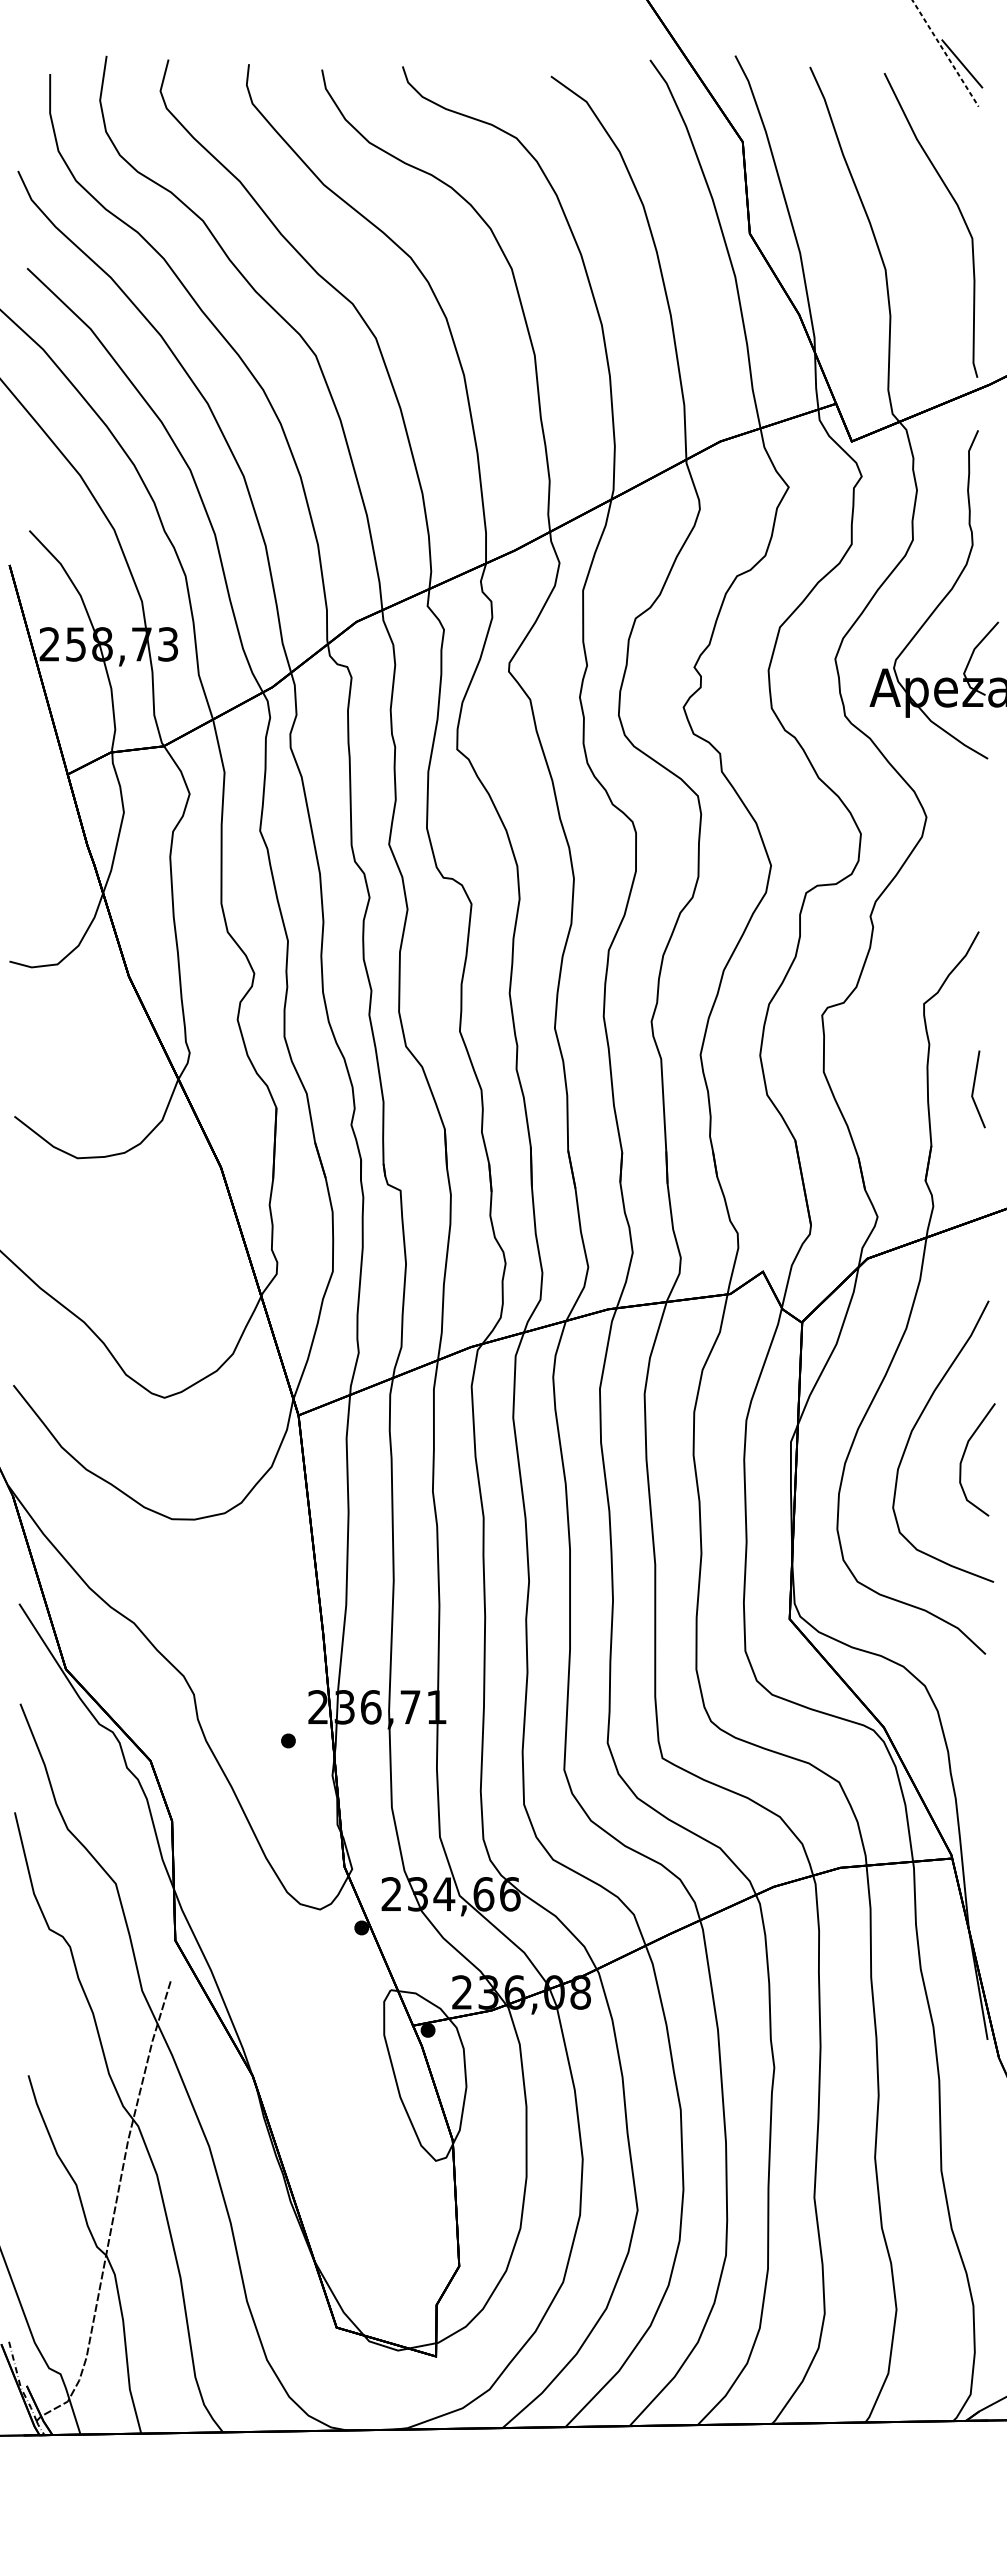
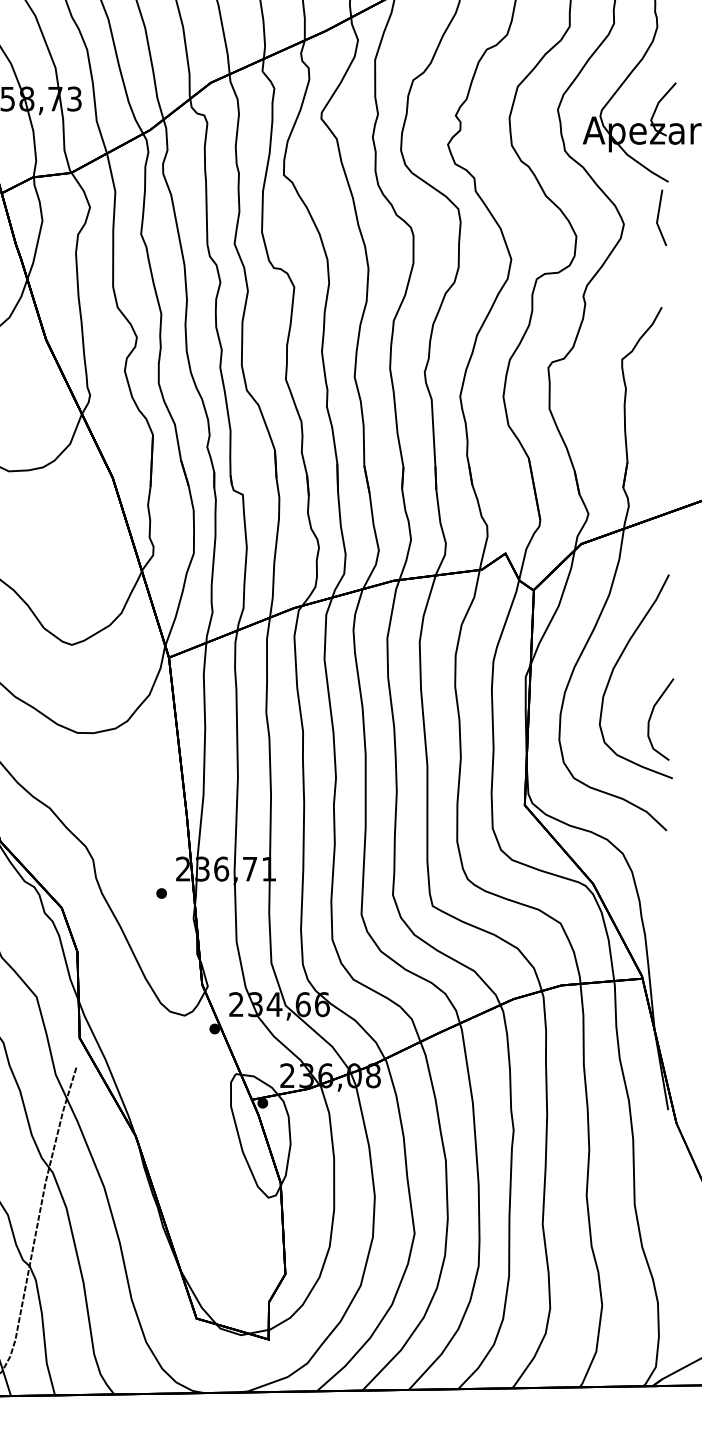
line: (974, 1089) -> (658, 217), moved
curve: (964, 1455) -> (651, 716), moved

